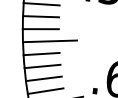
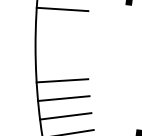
line: (41, 16) -> (62, 26), removed
line: (40, 29) -> (60, 45), removed
line: (50, 41) -> (75, 62), removed

